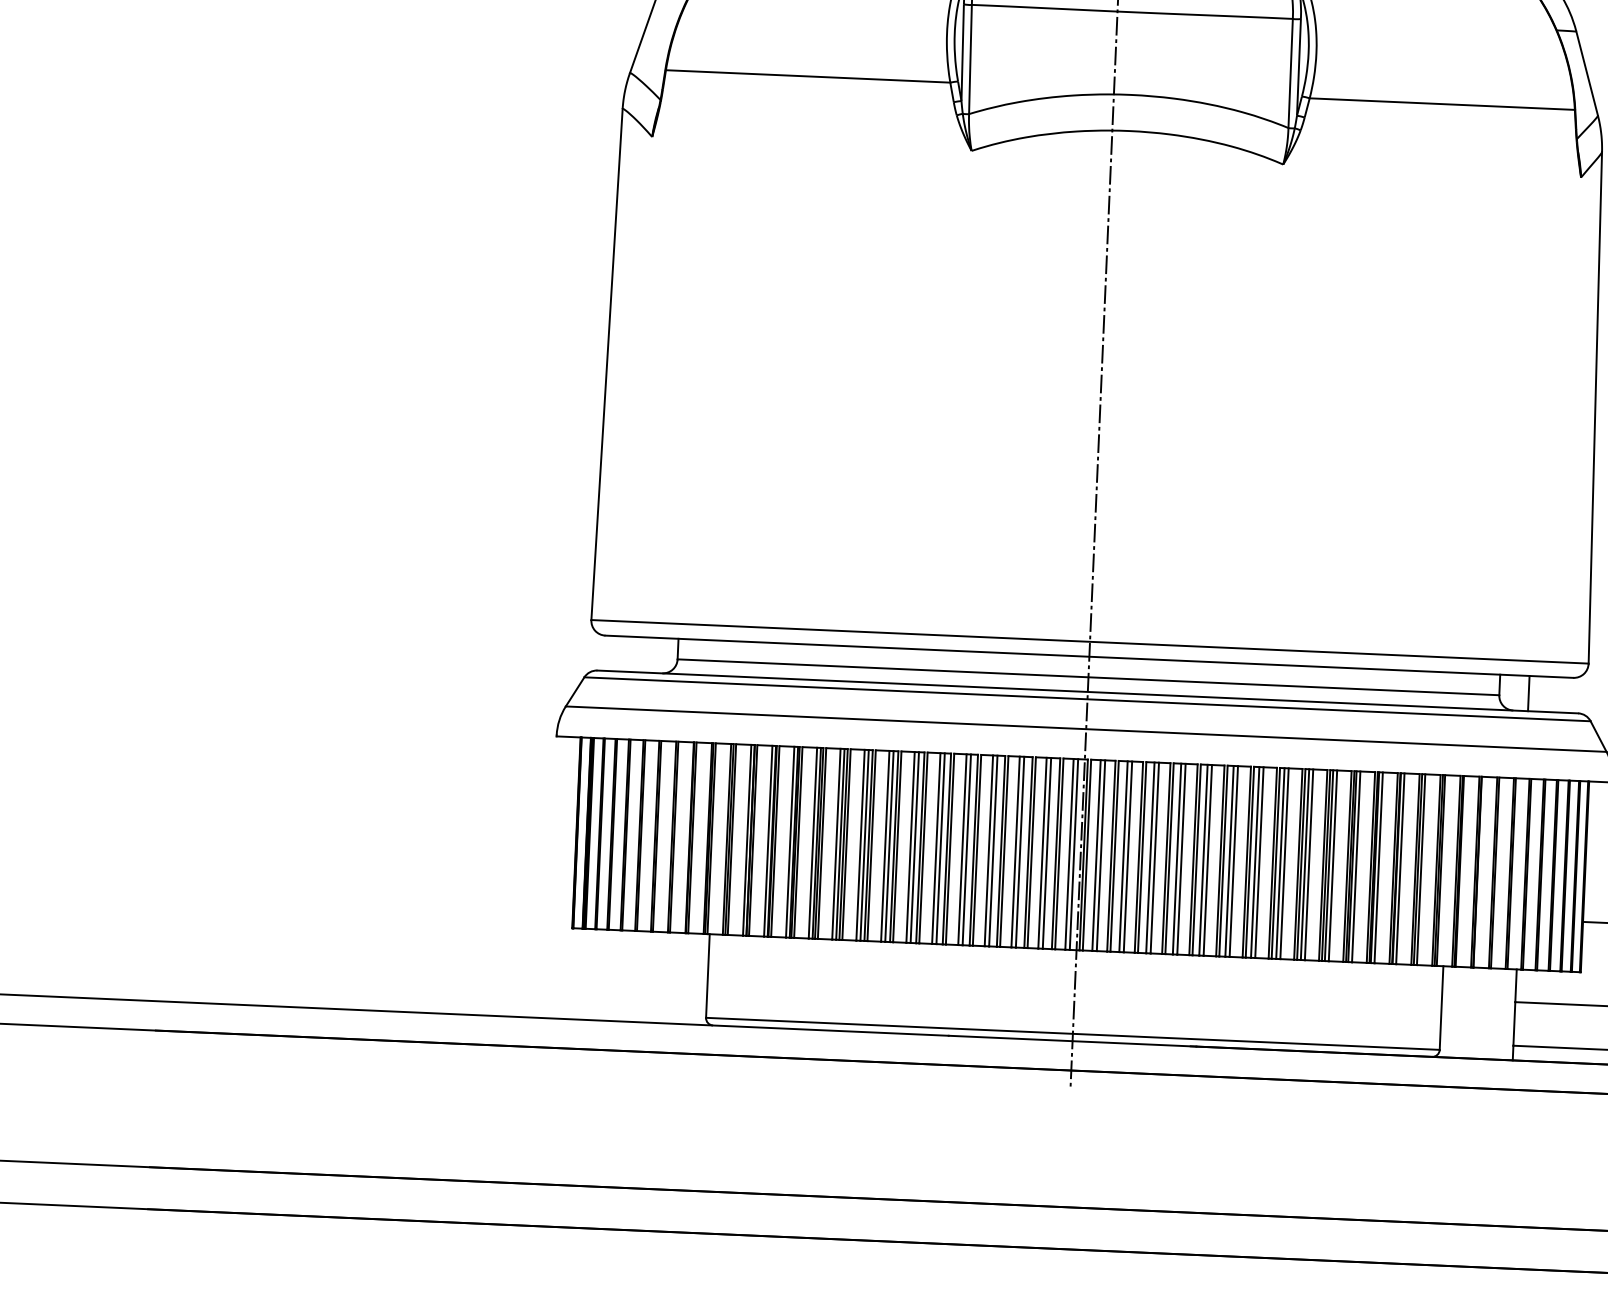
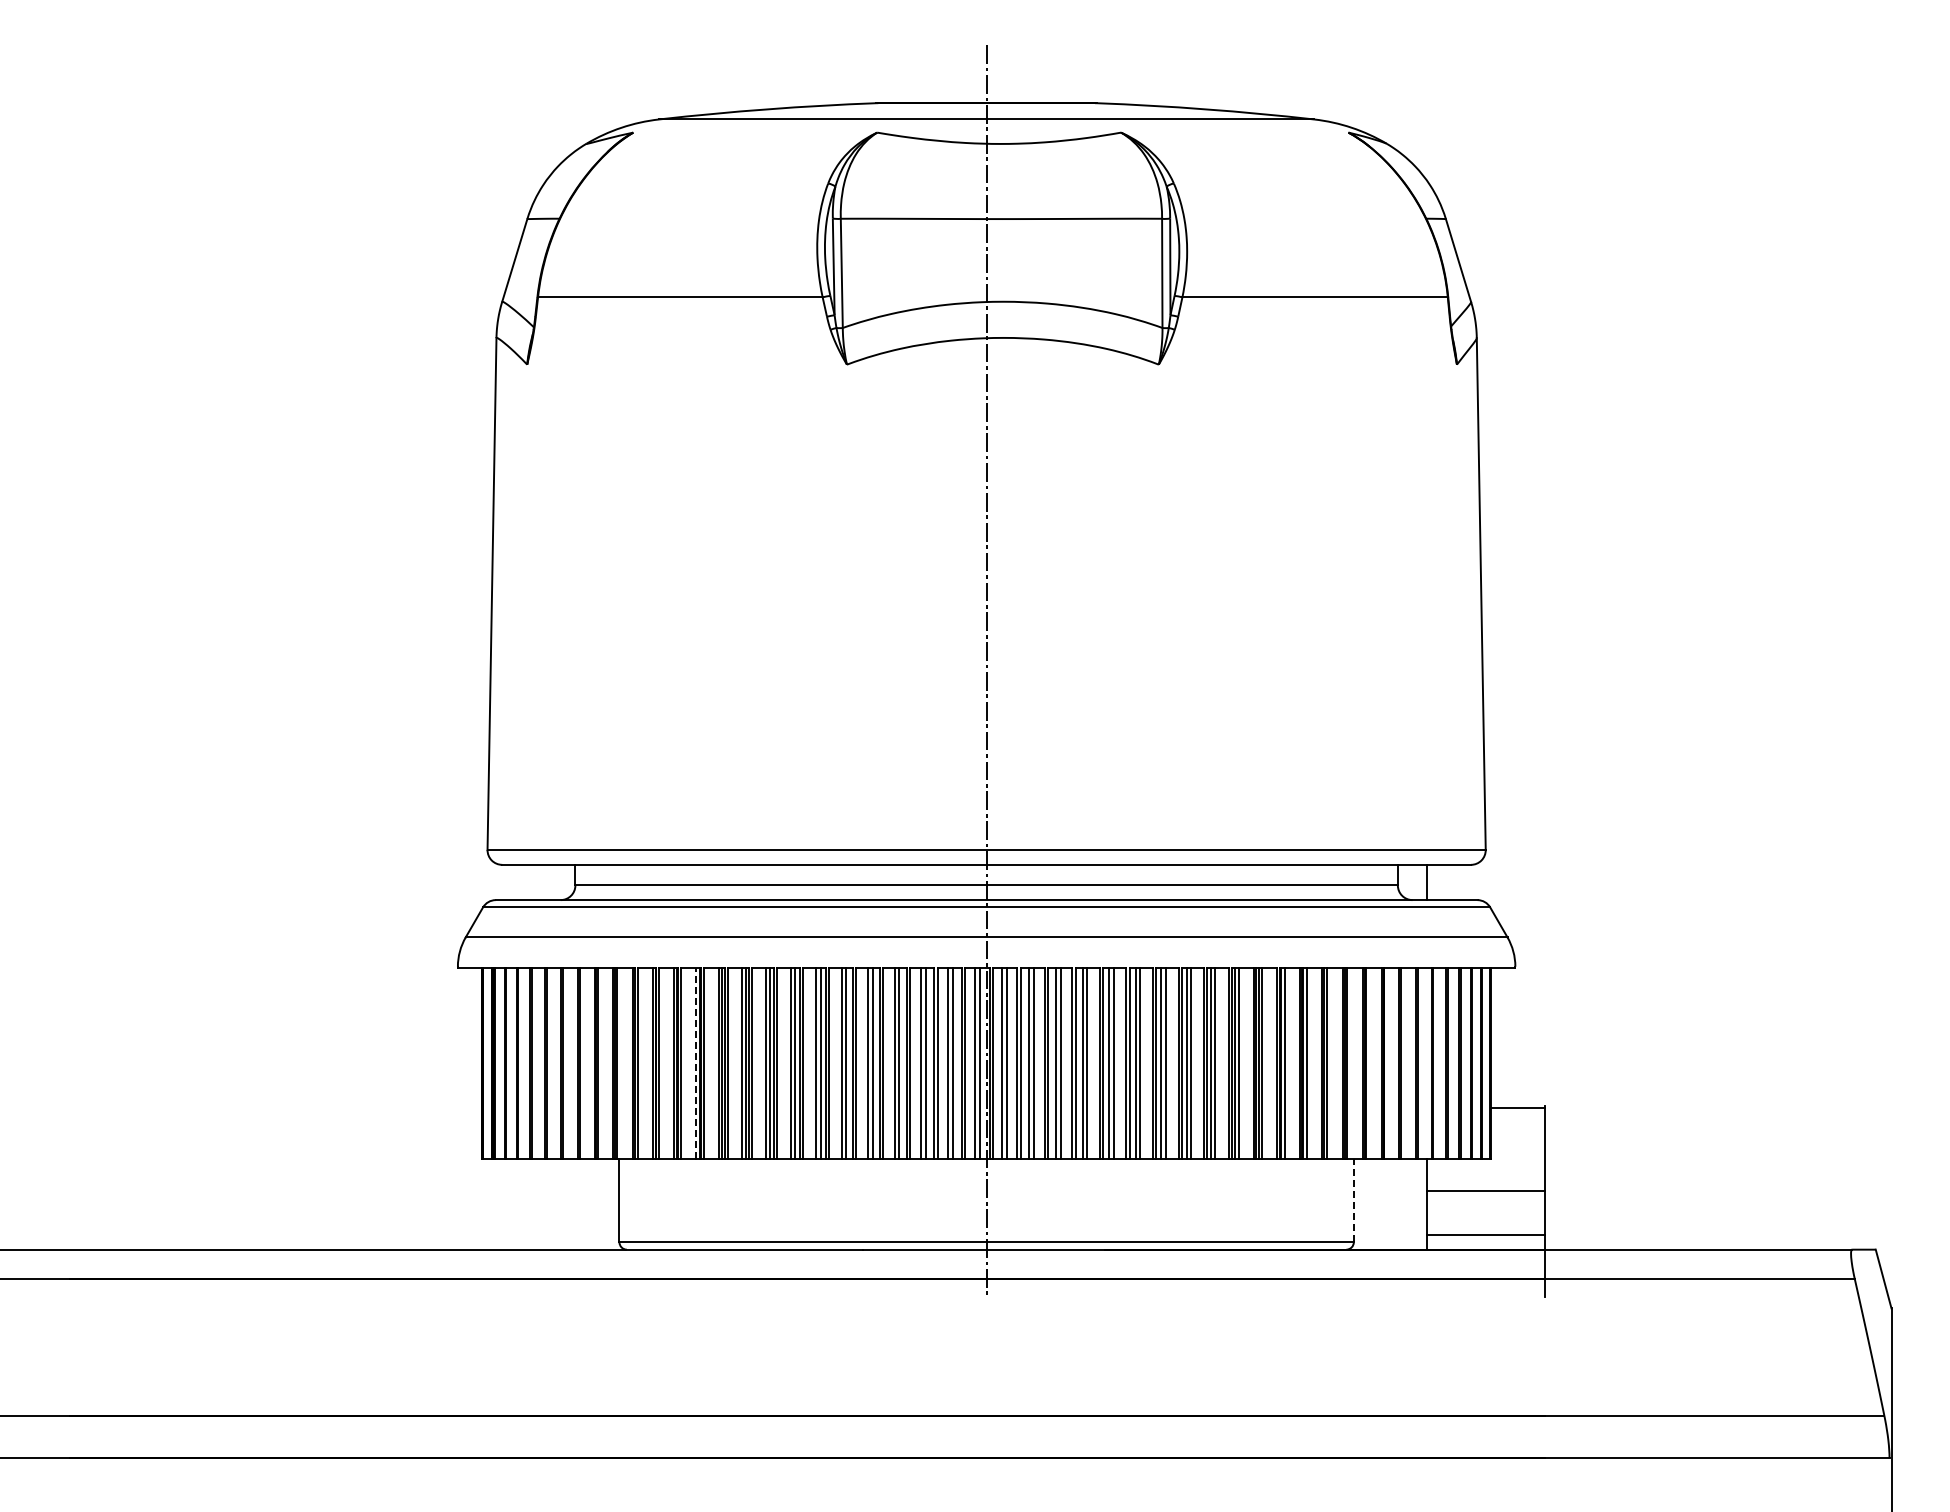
line: (789, 841) -> (695, 1062), solid -> dashed
line: (1441, 1008) -> (1353, 1200), solid -> dashed

